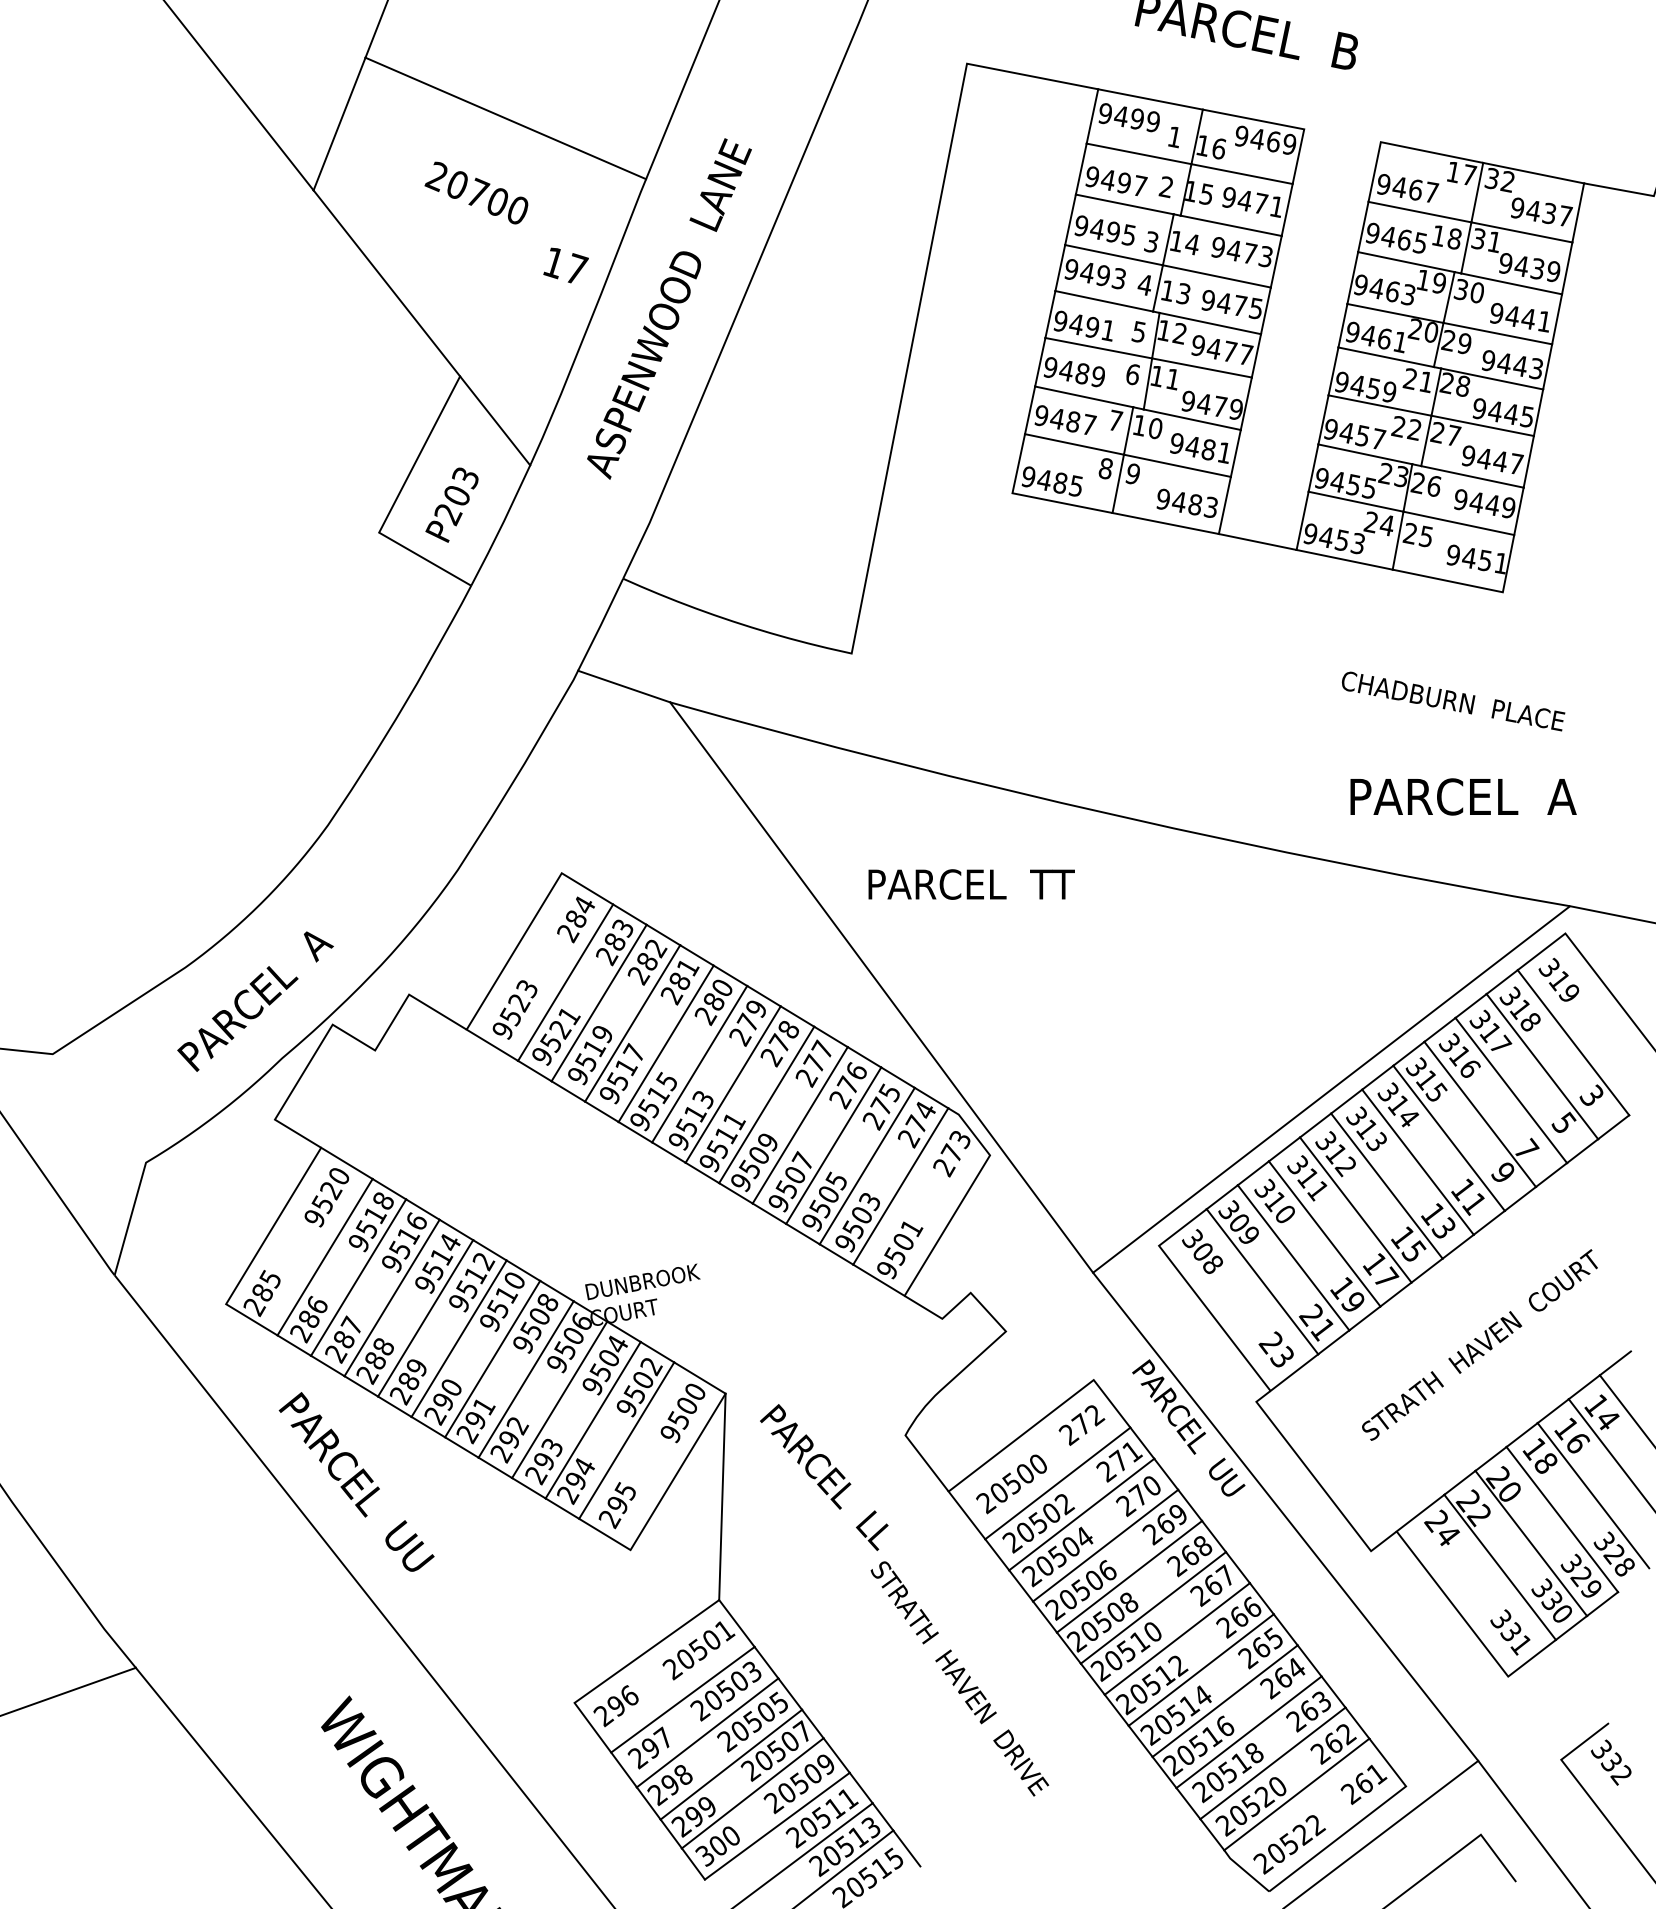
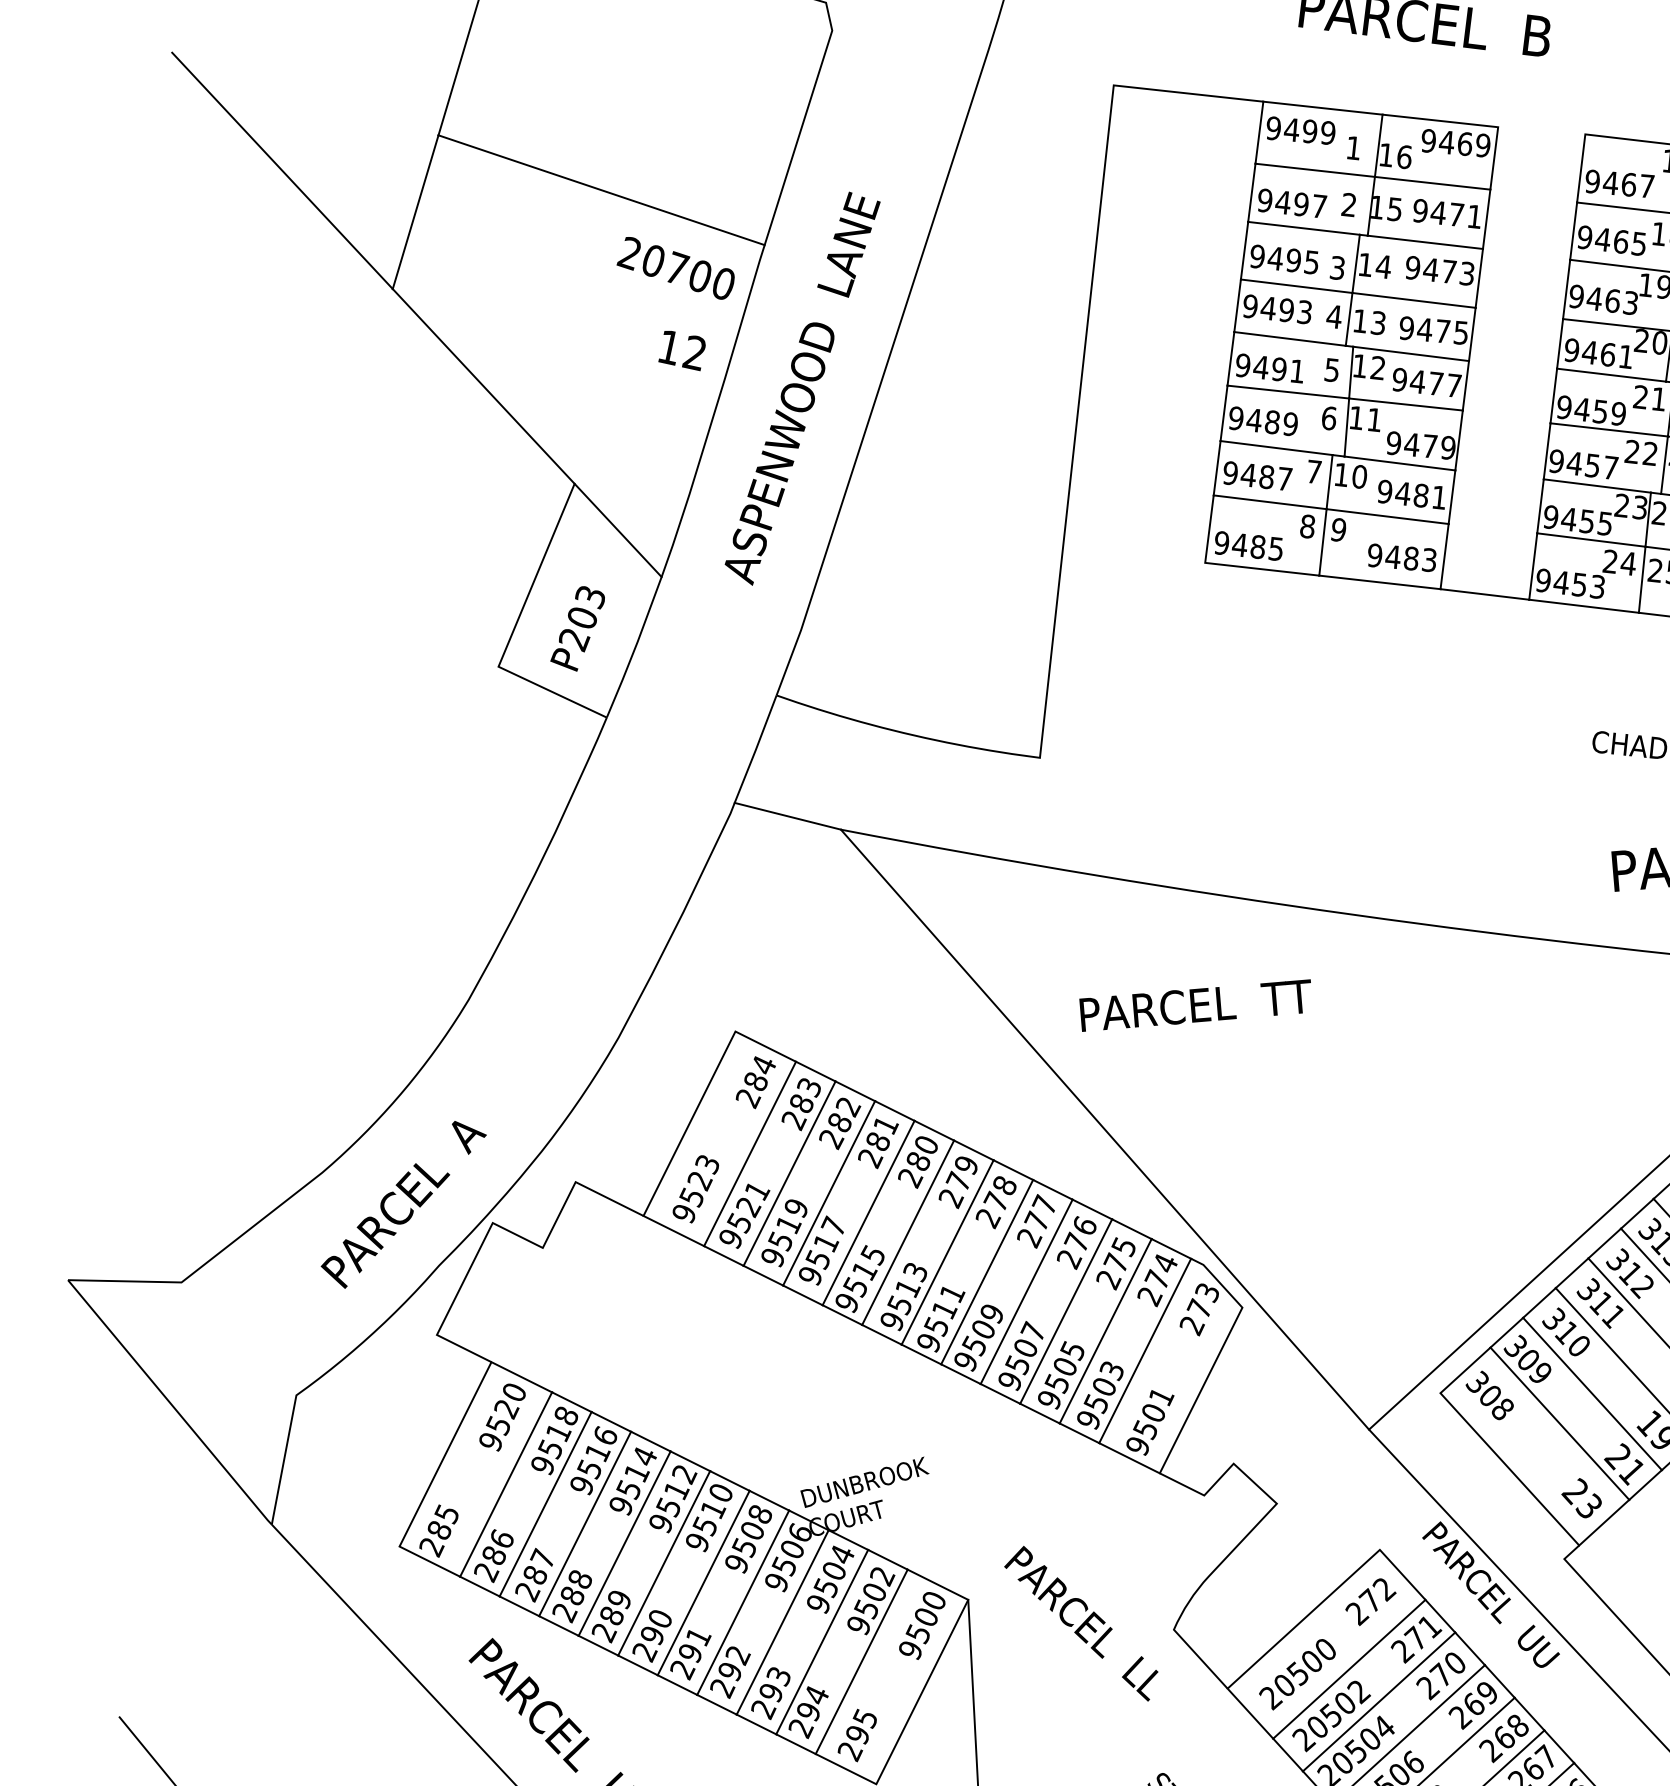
text: (476, 192) -> (675, 267), moved
text: (575, 269) -> (693, 353), 17 -> 12
text: (824, 1477) -> (1081, 1624), moved

